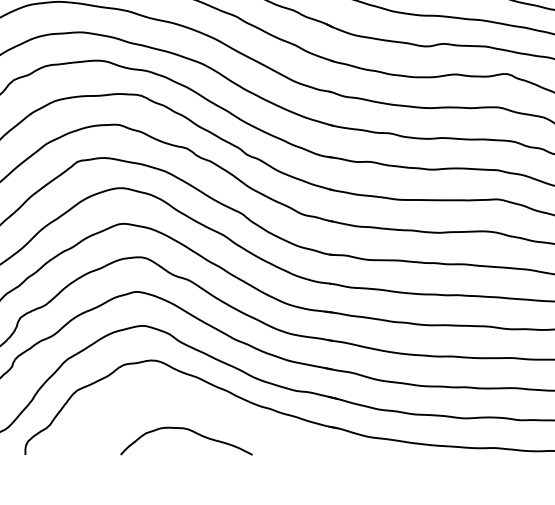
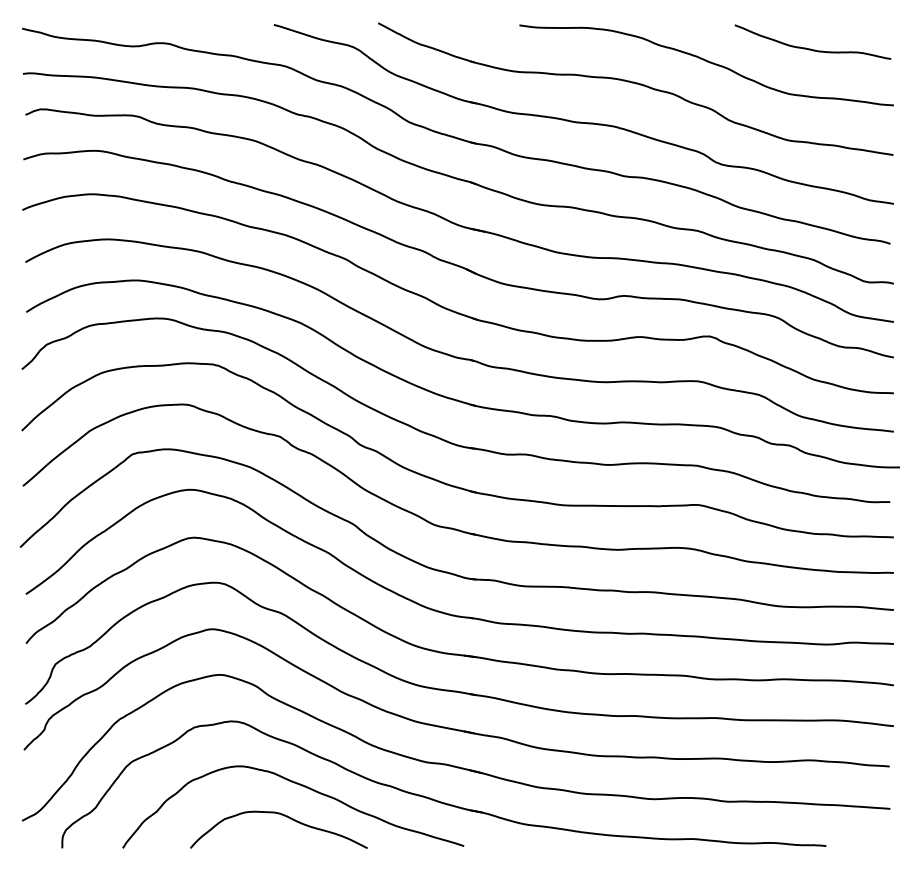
curve: (201, 408) -> (299, 785), added

